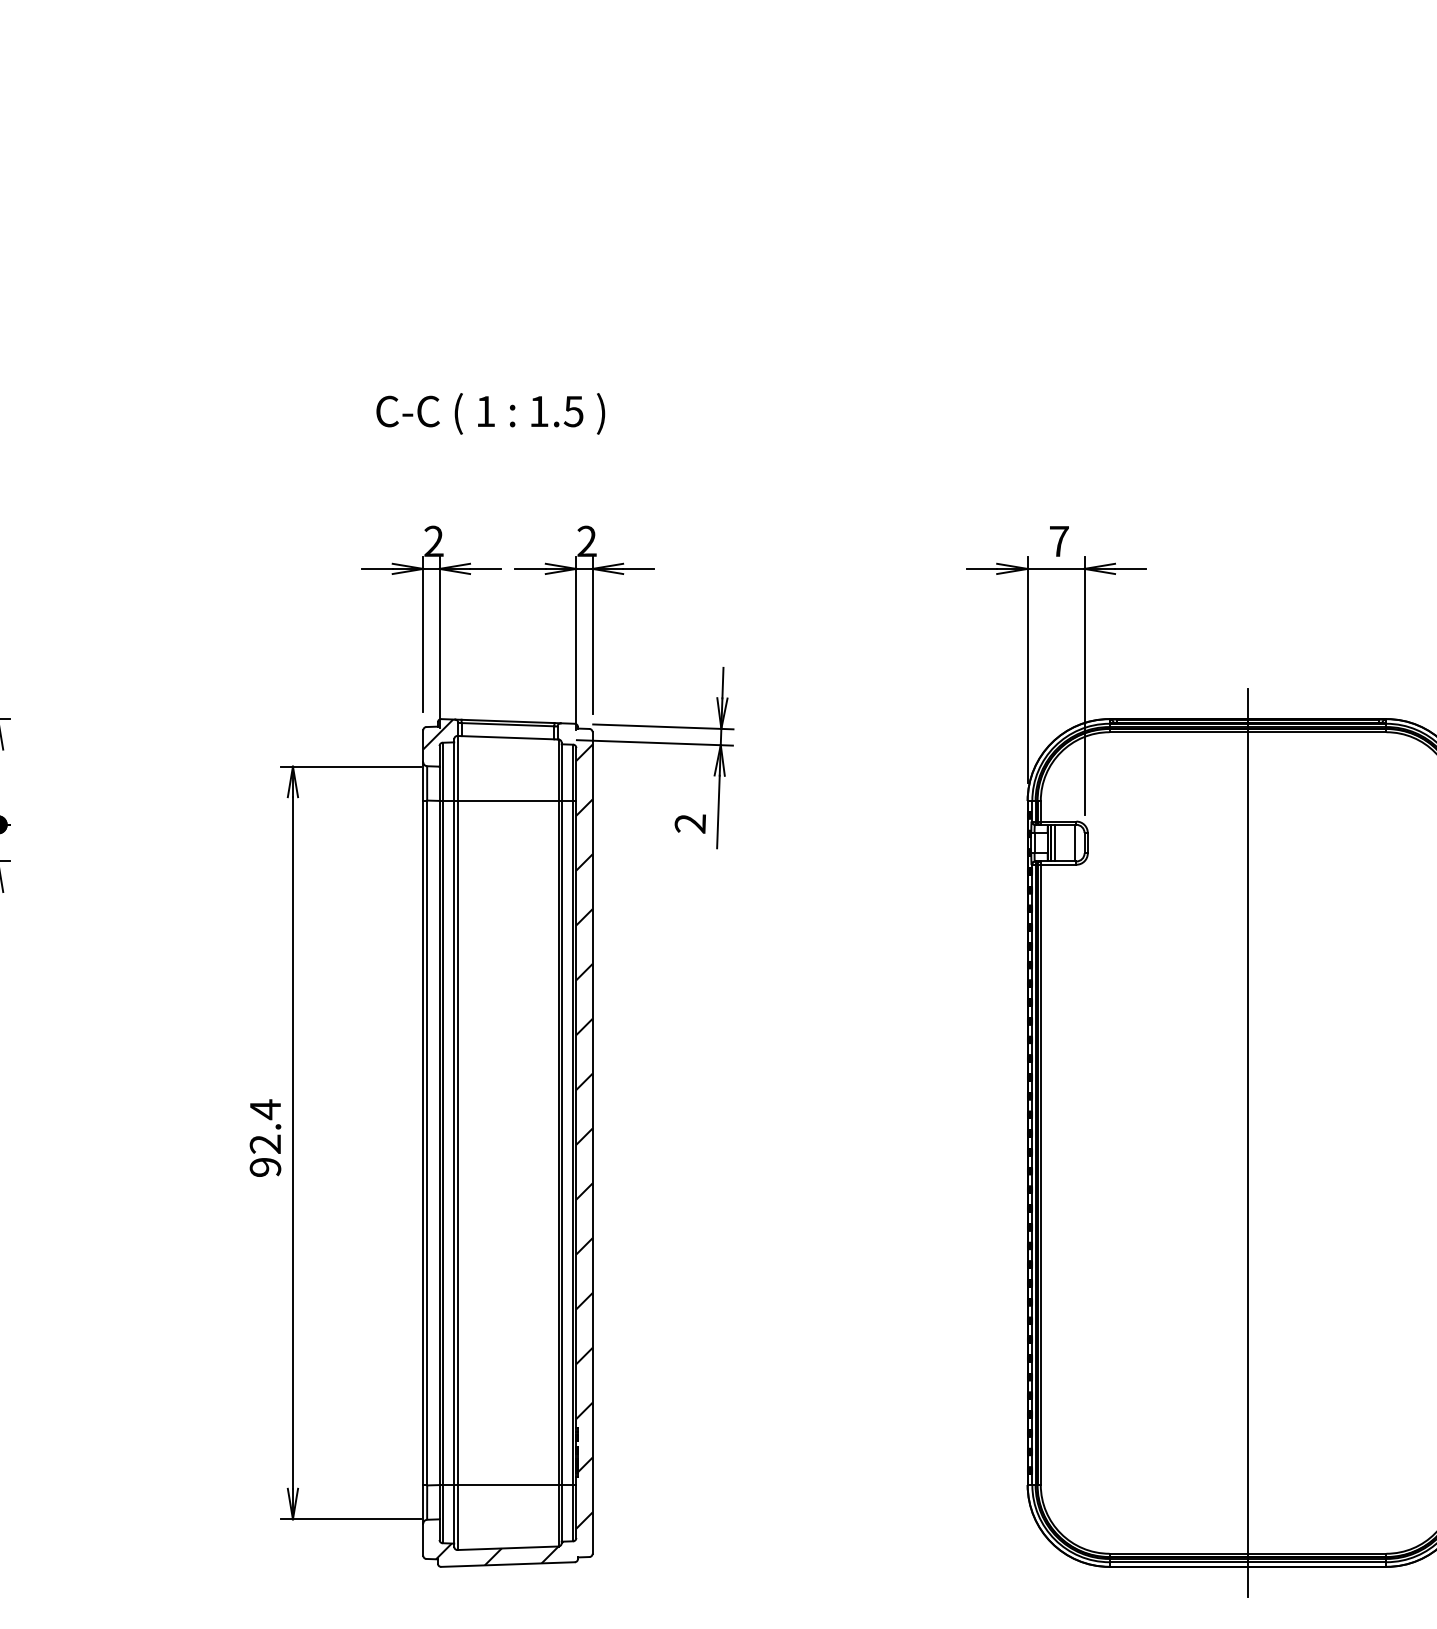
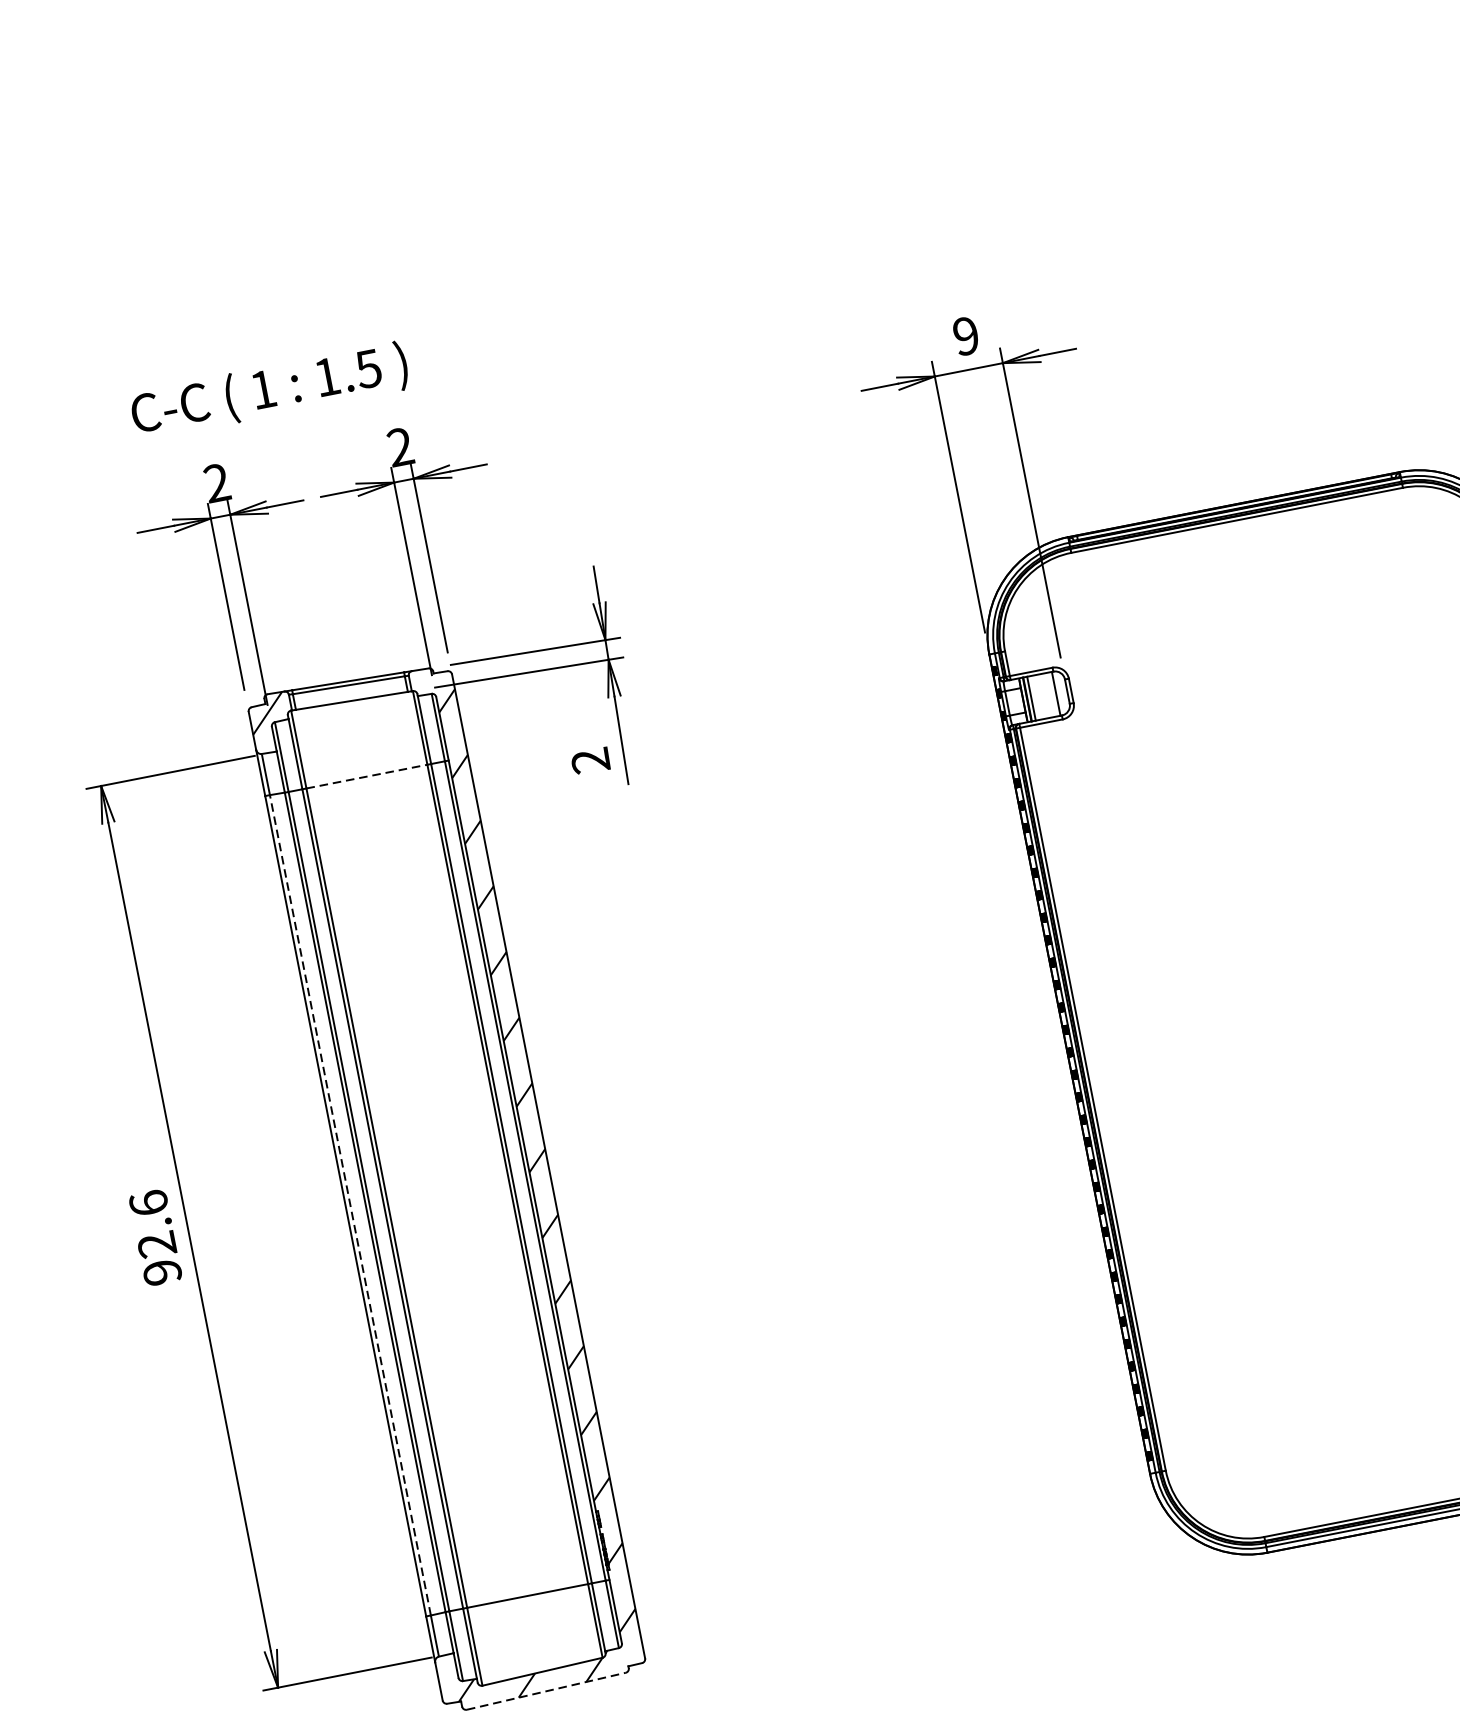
text: (490, 413) -> (269, 390), moved
text: (1058, 541) -> (965, 336), 7 -> 9
line: (508, 801) -> (367, 777), solid -> dashed
text: (265, 1109) -> (148, 1203), 92.4 -> 92.6
line: (427, 1142) -> (350, 1204), solid -> dashed
line: (1248, 1142) -> (1334, 1011), removed
line: (508, 1564) -> (546, 1691), solid -> dashed

